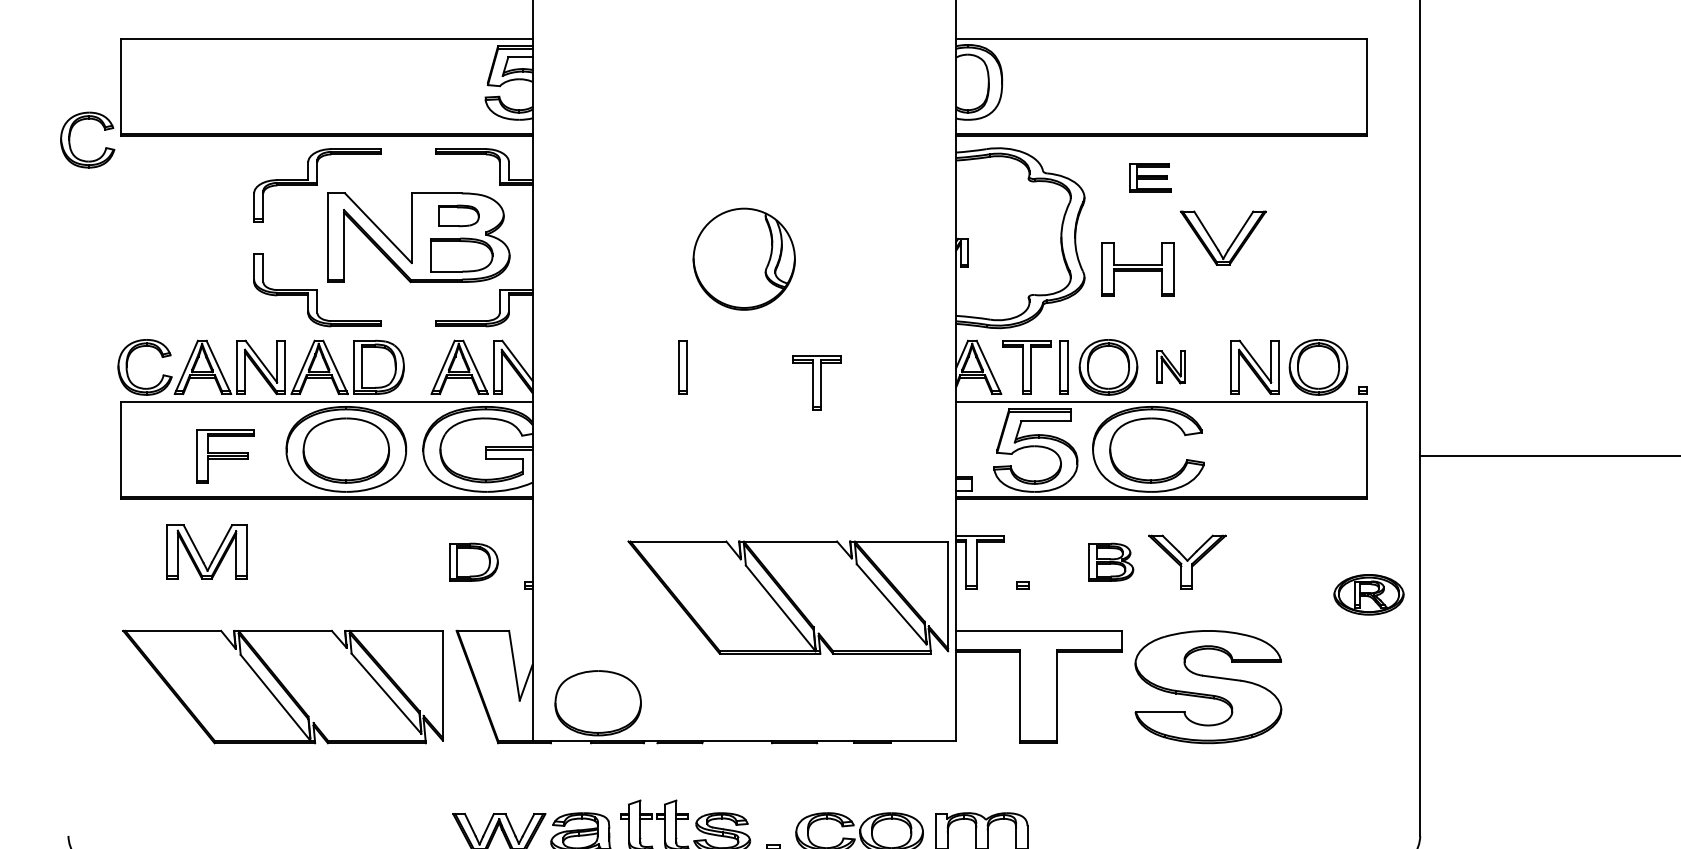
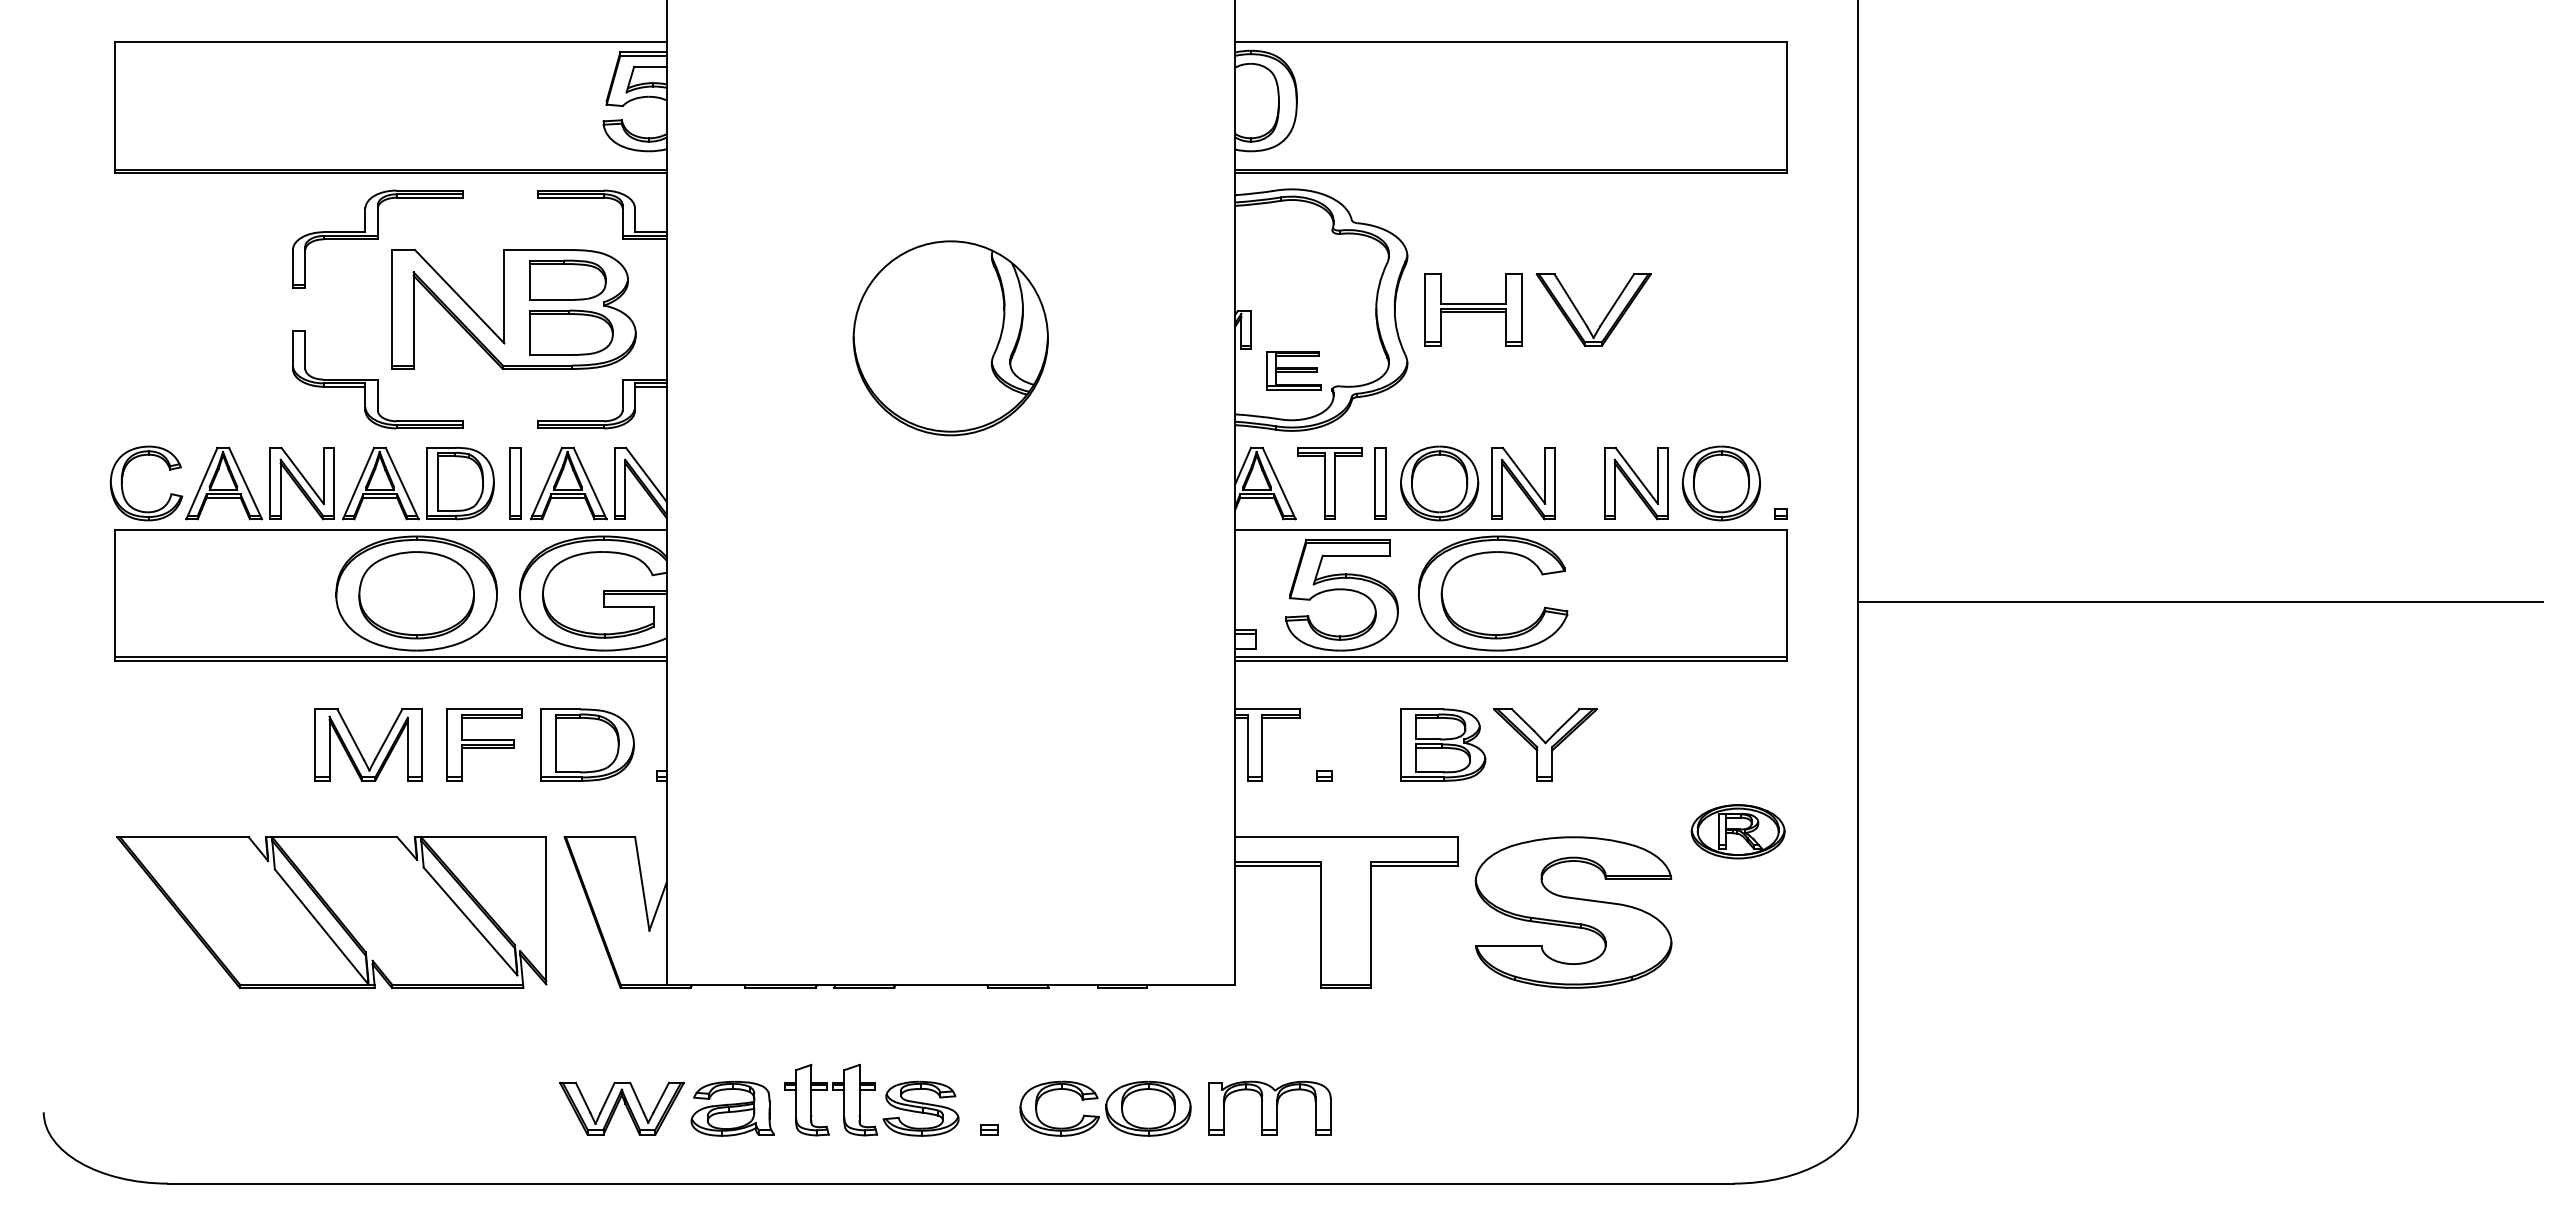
part: (70, 135) -> (46, 172), removed
part: (1150, 178) -> (1293, 370), moved
part: (458, 215) -> (567, 279), size x1.43
part: (744, 259) -> (950, 338), size x1.43
part: (1138, 269) -> (1473, 309), moved
part: (683, 367) -> (515, 483), moved
part: (1171, 367) -> (1523, 483), size x1.67
part: (816, 383) -> (1047, 504), removed
part: (225, 456) -> (484, 744), moved
part: (200, 554) -> (359, 748), moved
part: (473, 561) -> (587, 744), size x1.43
part: (1111, 561) -> (1443, 744), size x1.43
part: (1368, 594) -> (1737, 831), moved
part: (788, 597) -> (1009, 792), removed
part: (598, 703) -> (754, 934), removed

